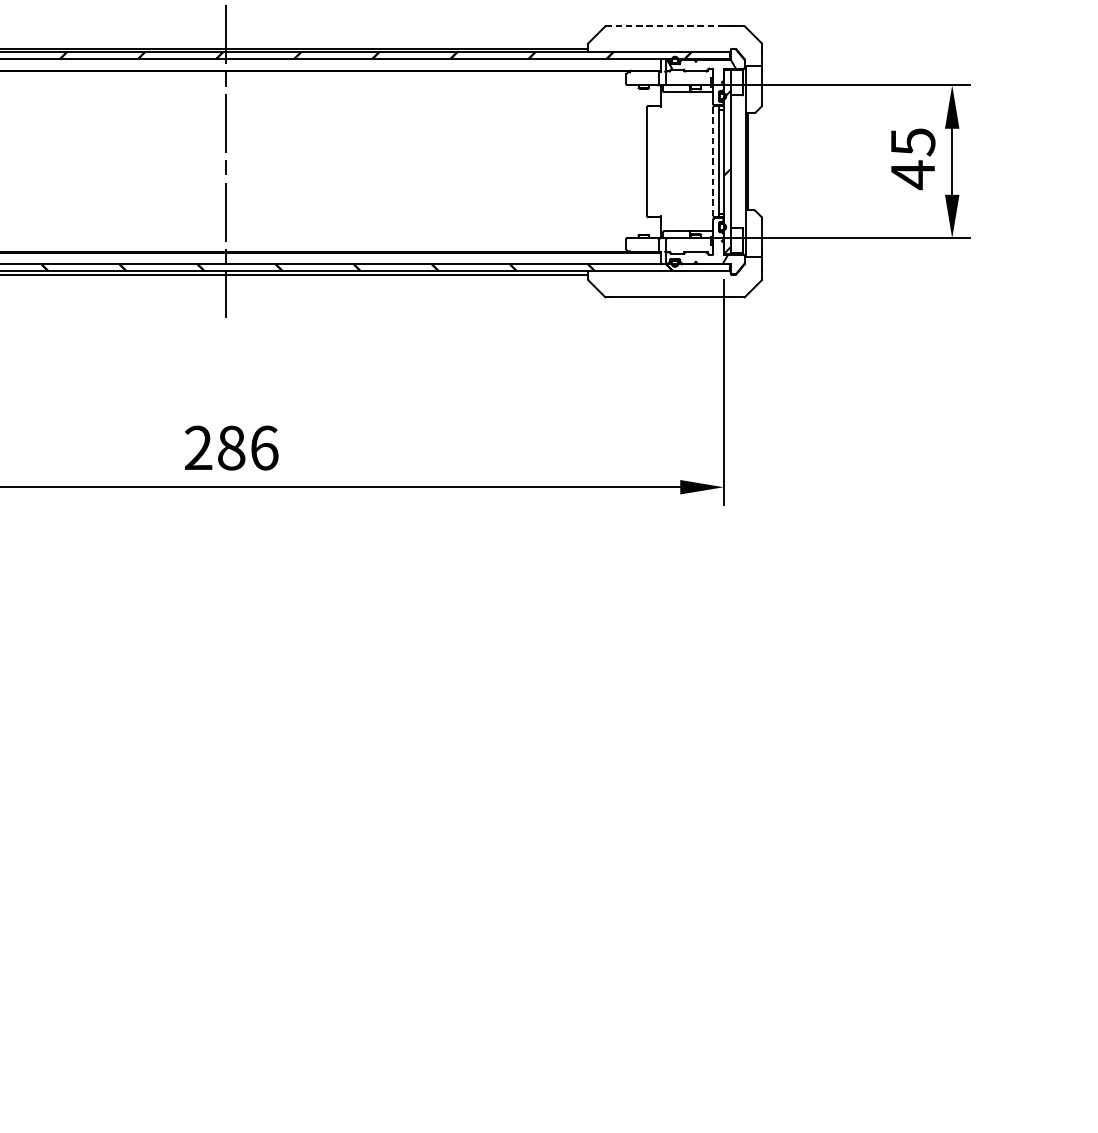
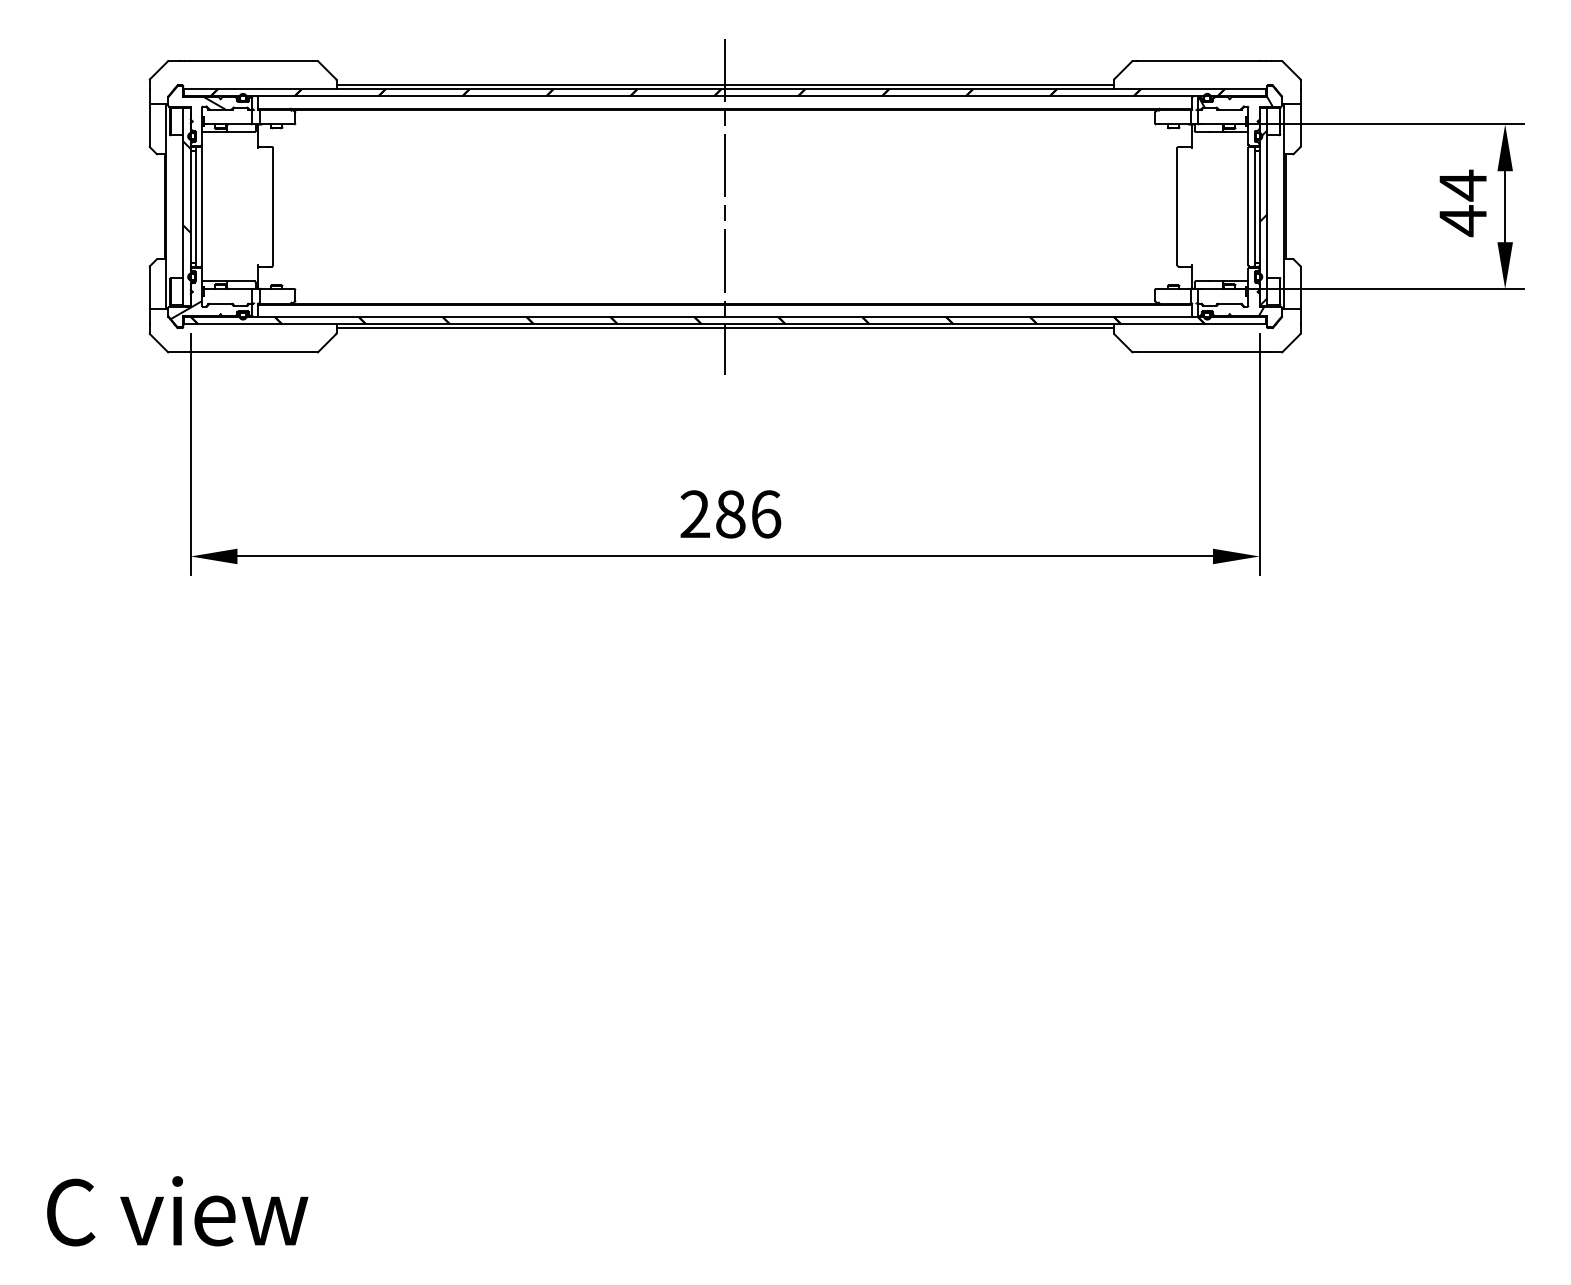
line: (666, 25) -> (1198, 60), dashed -> solid
text: (913, 142) -> (1463, 185), 45 -> 44
line: (713, 161) -> (1248, 206), dashed -> solid

